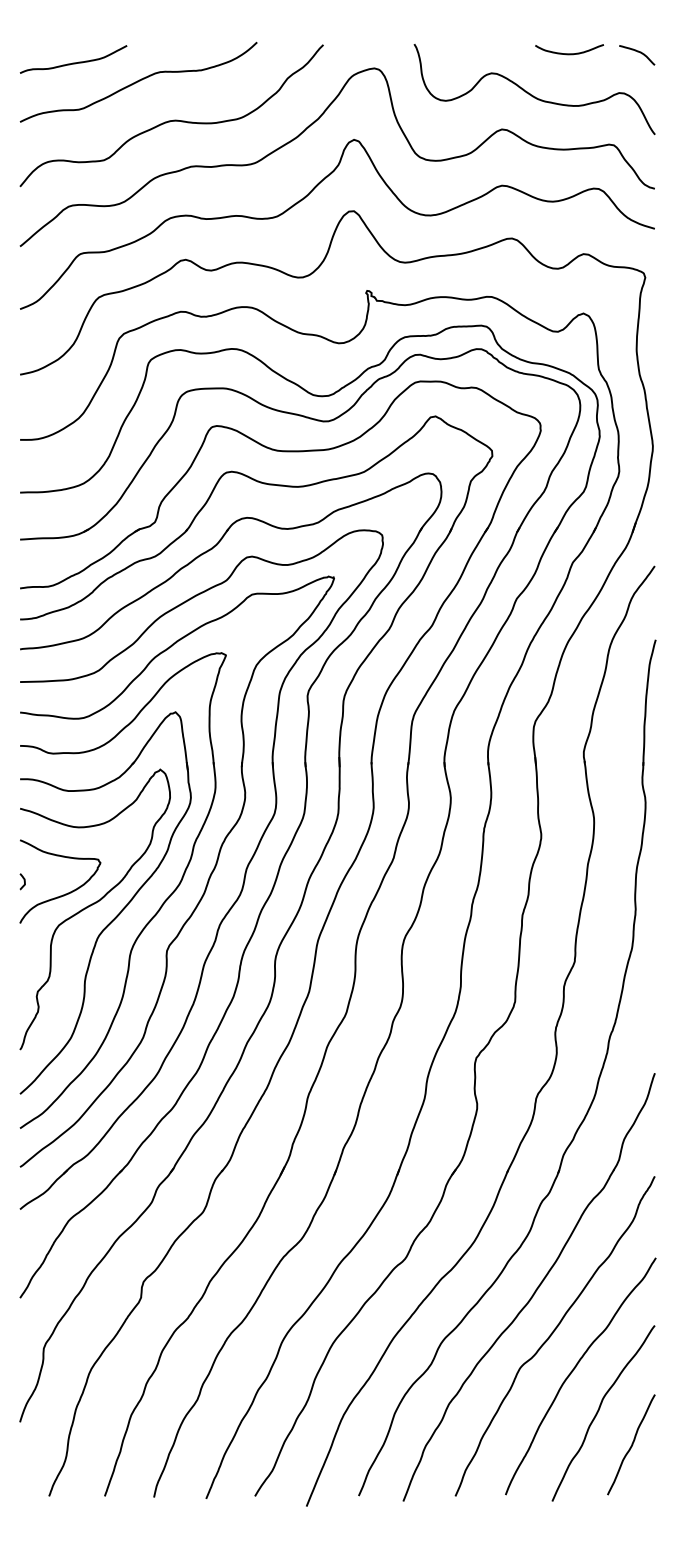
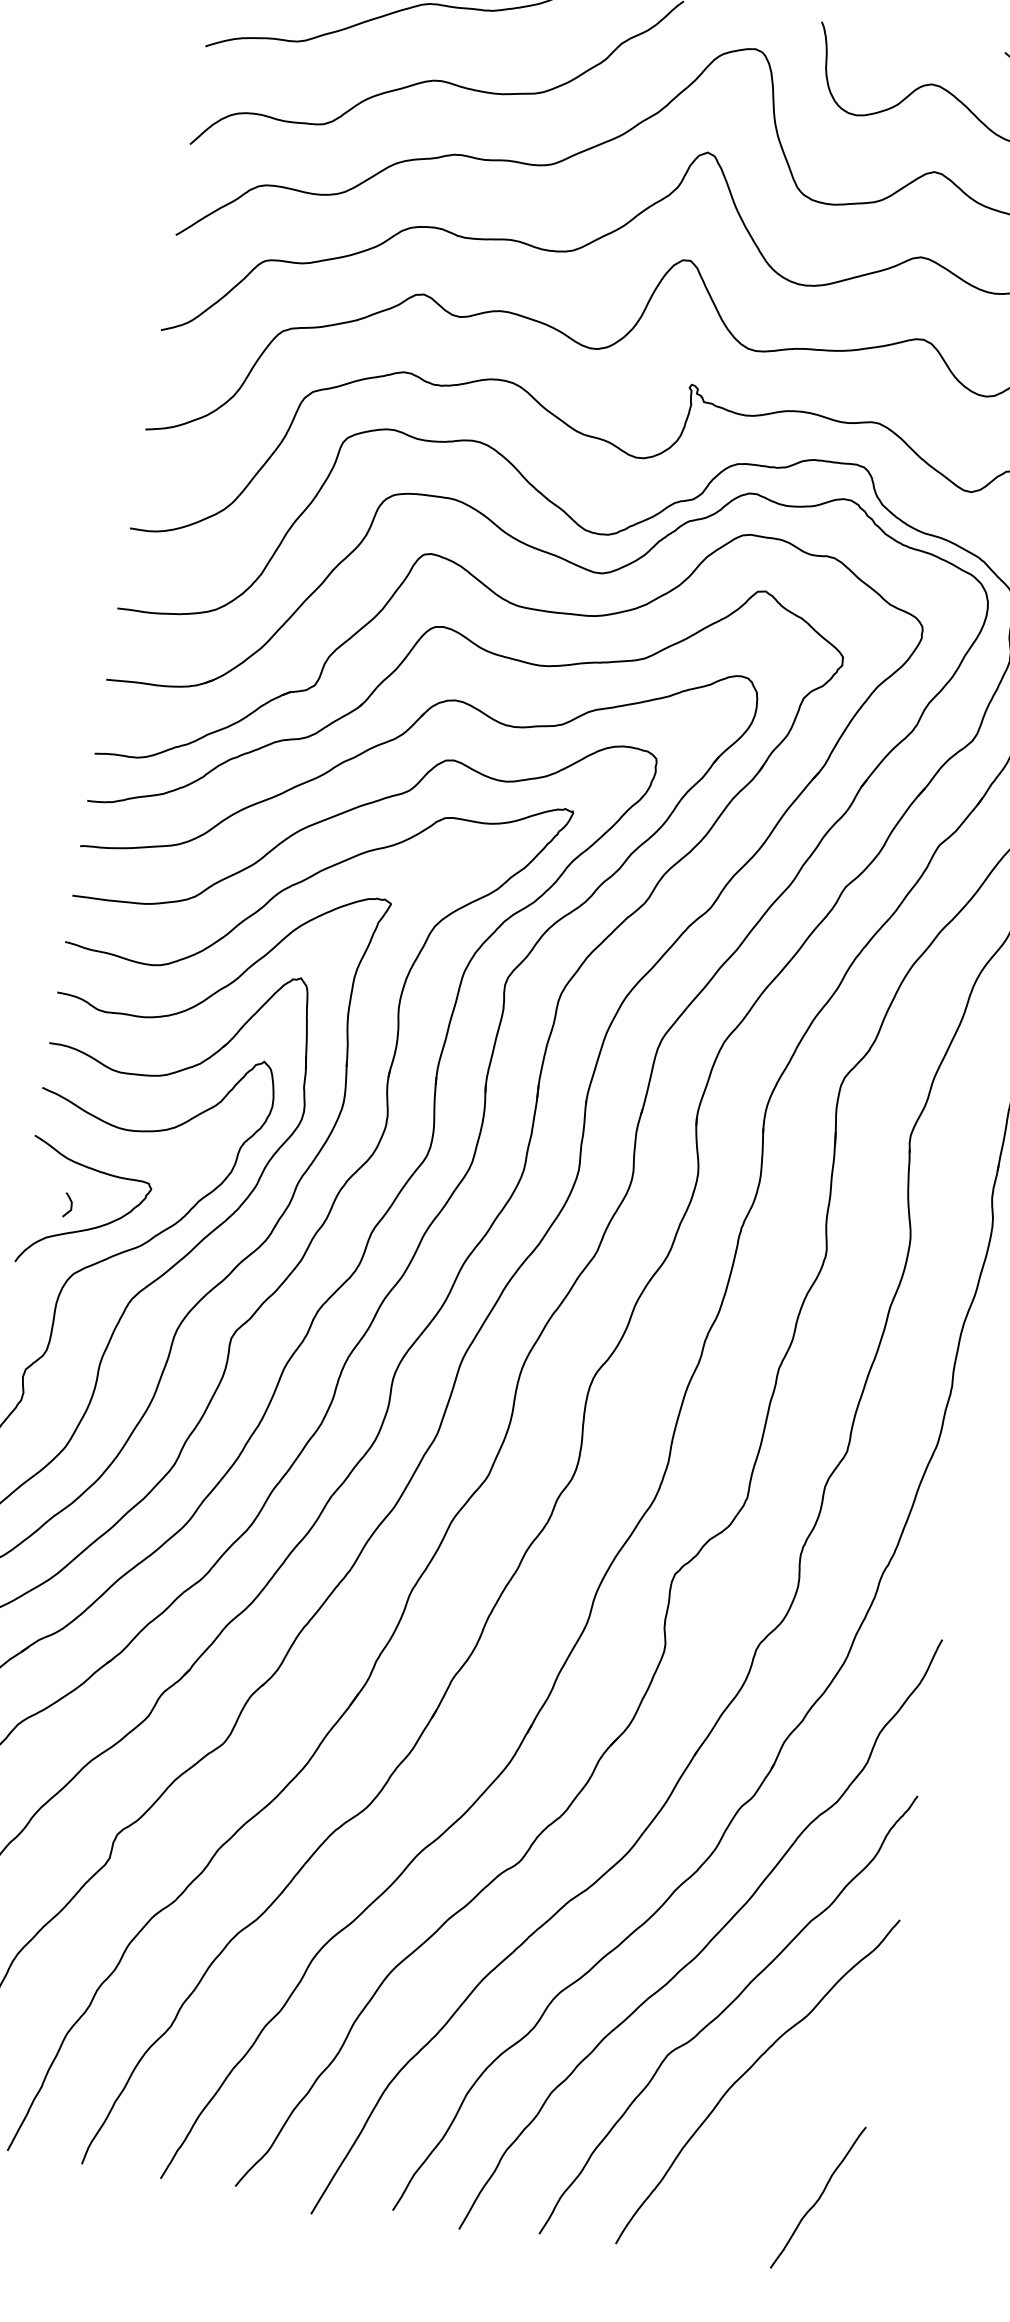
curve: (23, 881) -> (69, 1205), moved
curve: (599, 1410) -> (778, 2138), removed

